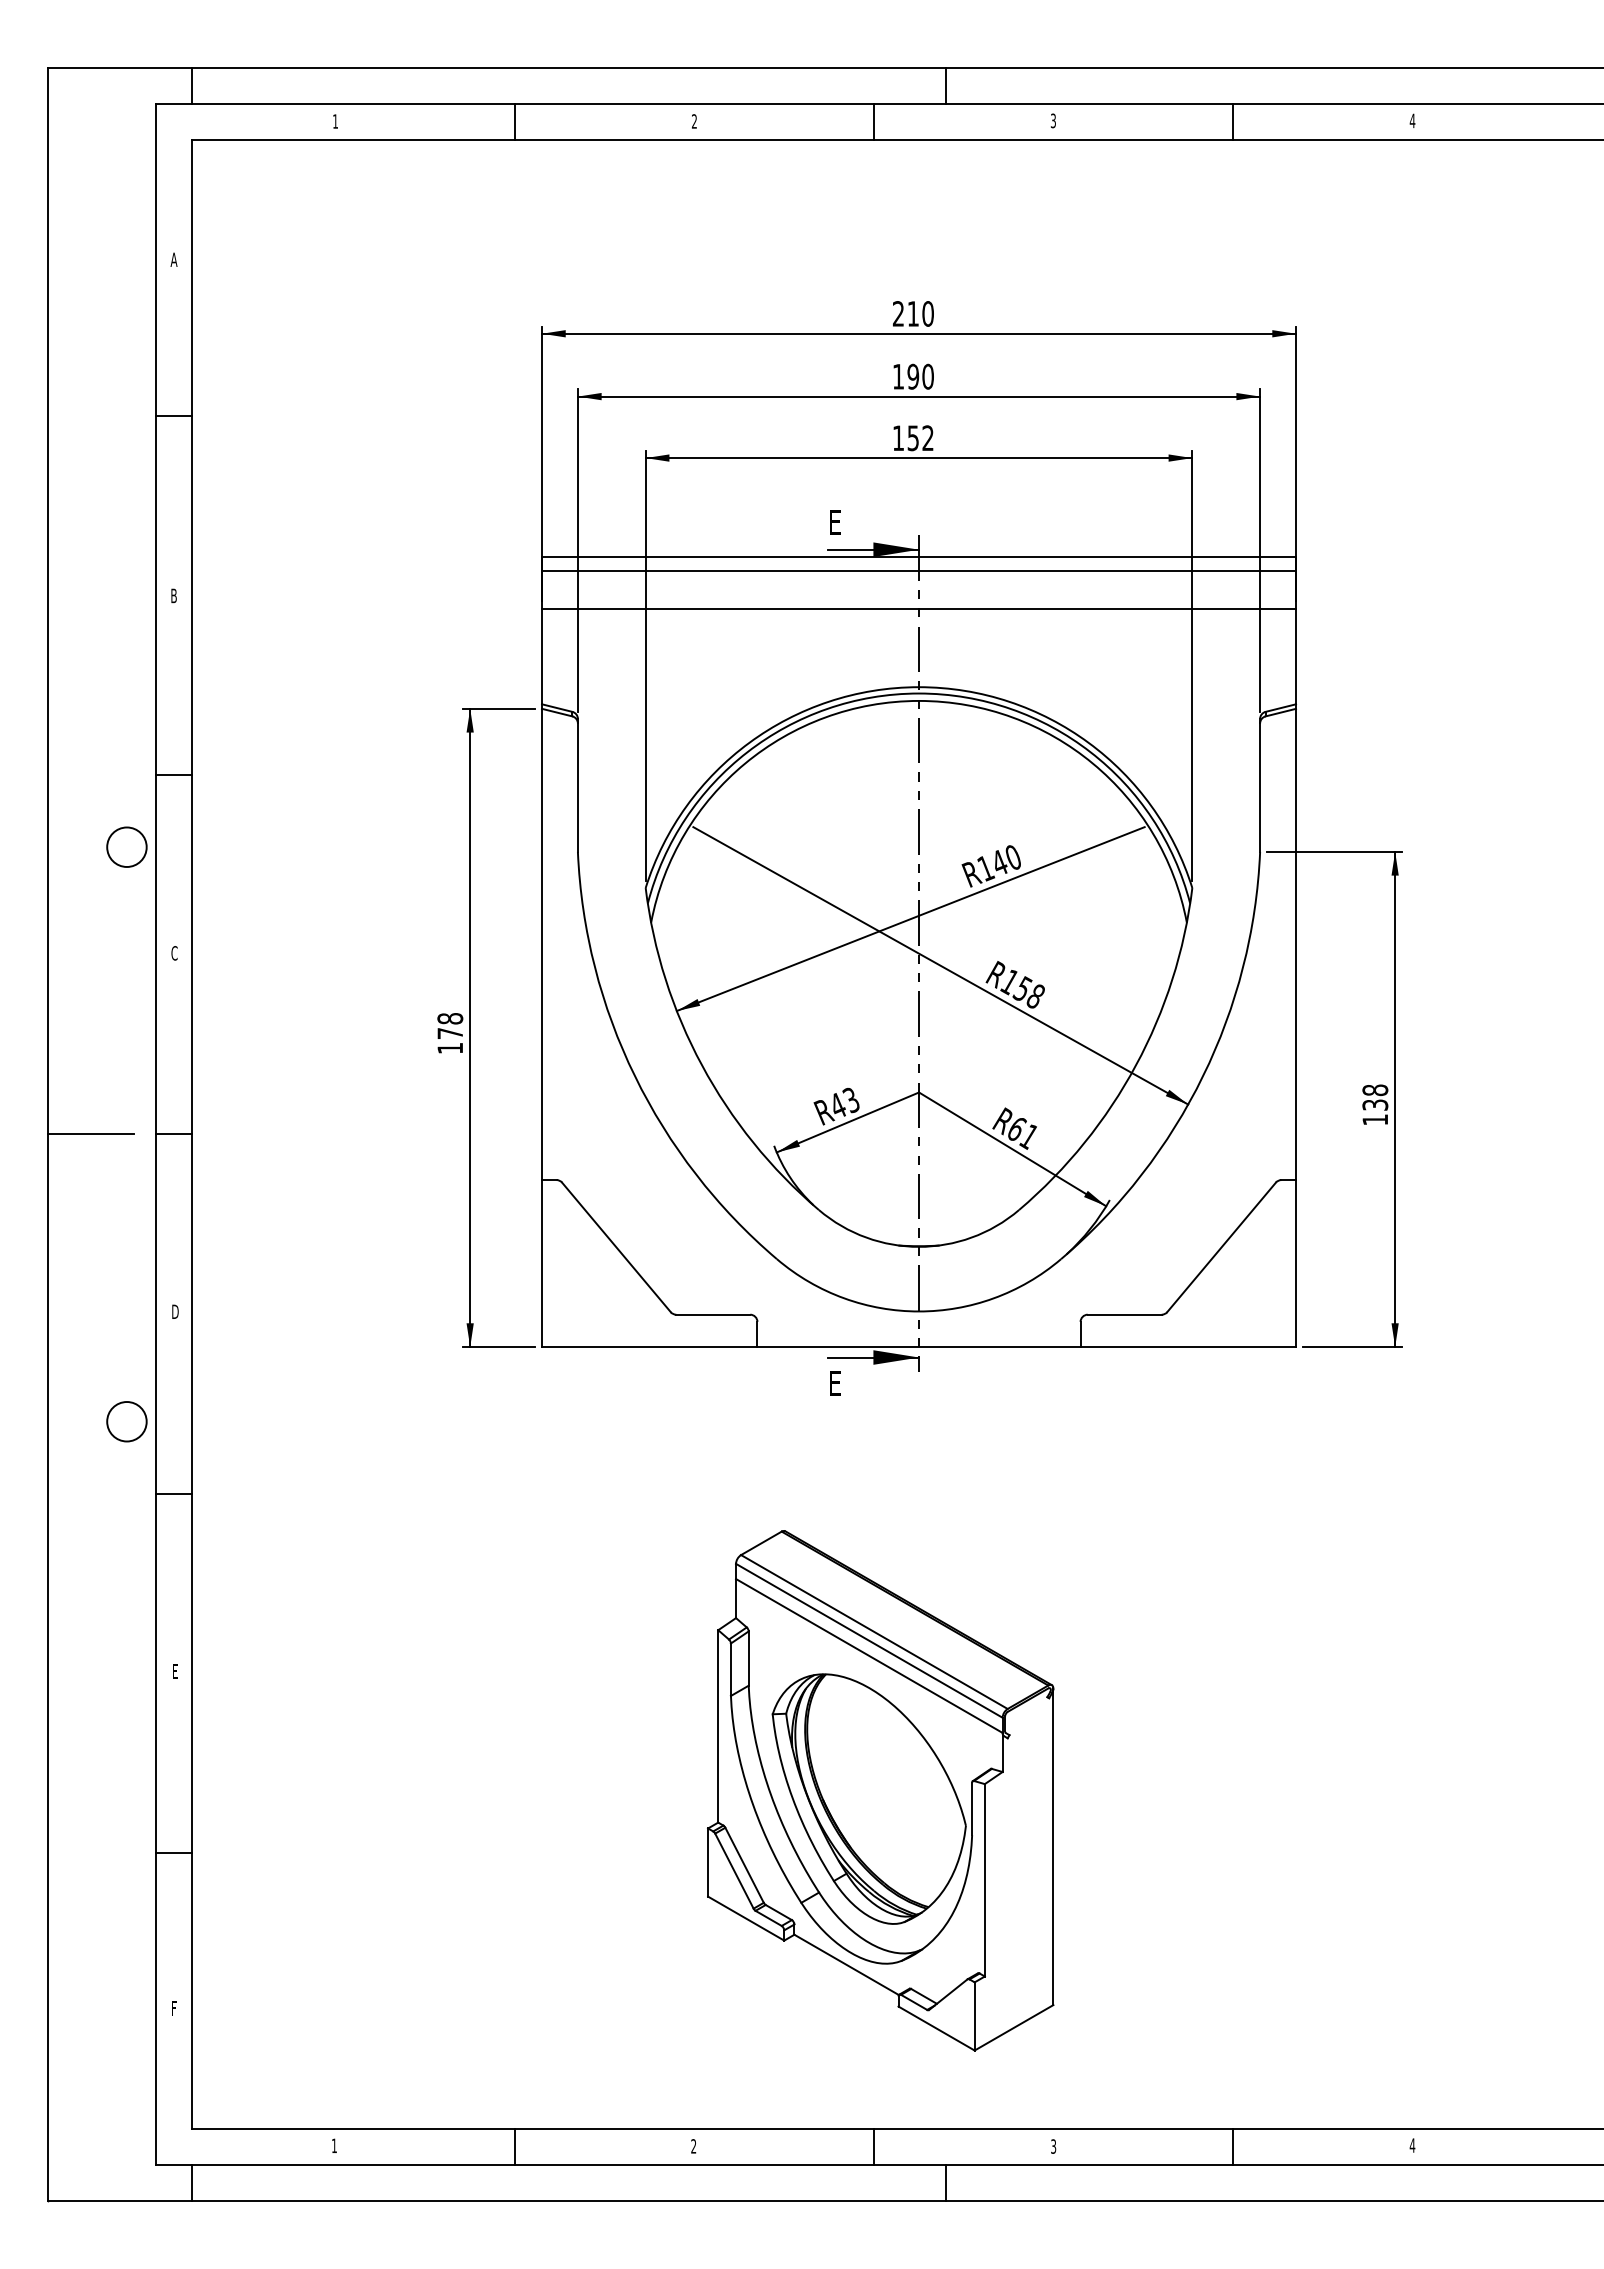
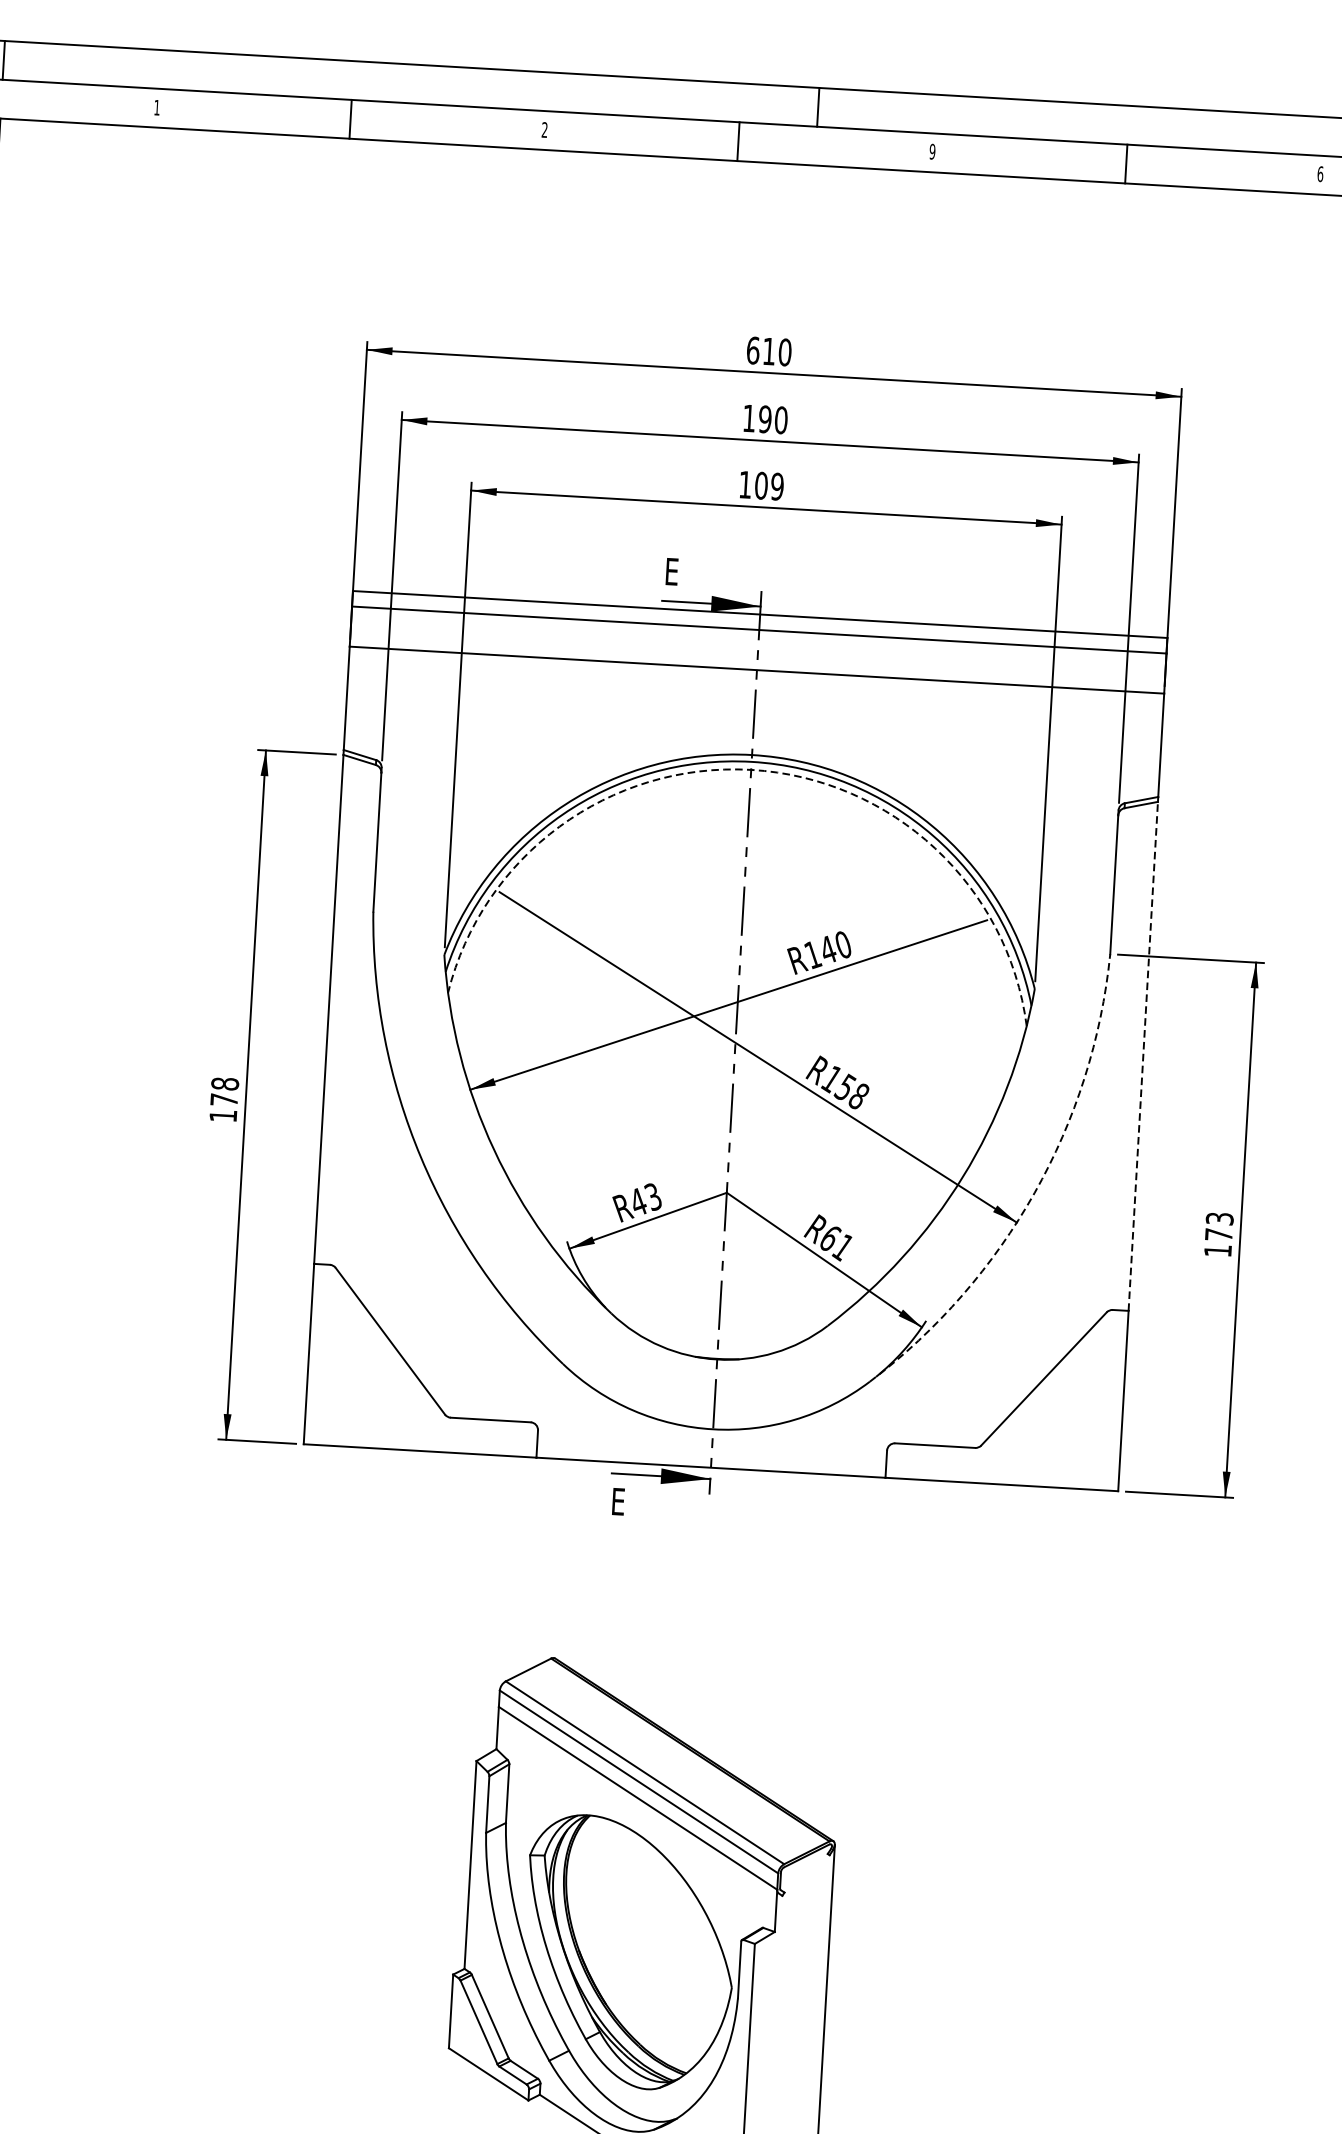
text: (1053, 120) -> (932, 151), 3 -> 9
text: (1412, 120) -> (1320, 173), 4 -> 6
text: (898, 313) -> (753, 350), 210 -> 610
text: (920, 438) -> (769, 486), 152 -> 109
arc: (919, 700) -> (751, 769), solid -> dashed
line: (1296, 944) -> (1143, 1056), solid -> dashed
arc: (1203, 1076) -> (1035, 1193), solid -> dashed
text: (1375, 1097) -> (1219, 1226), 138 -> 173

